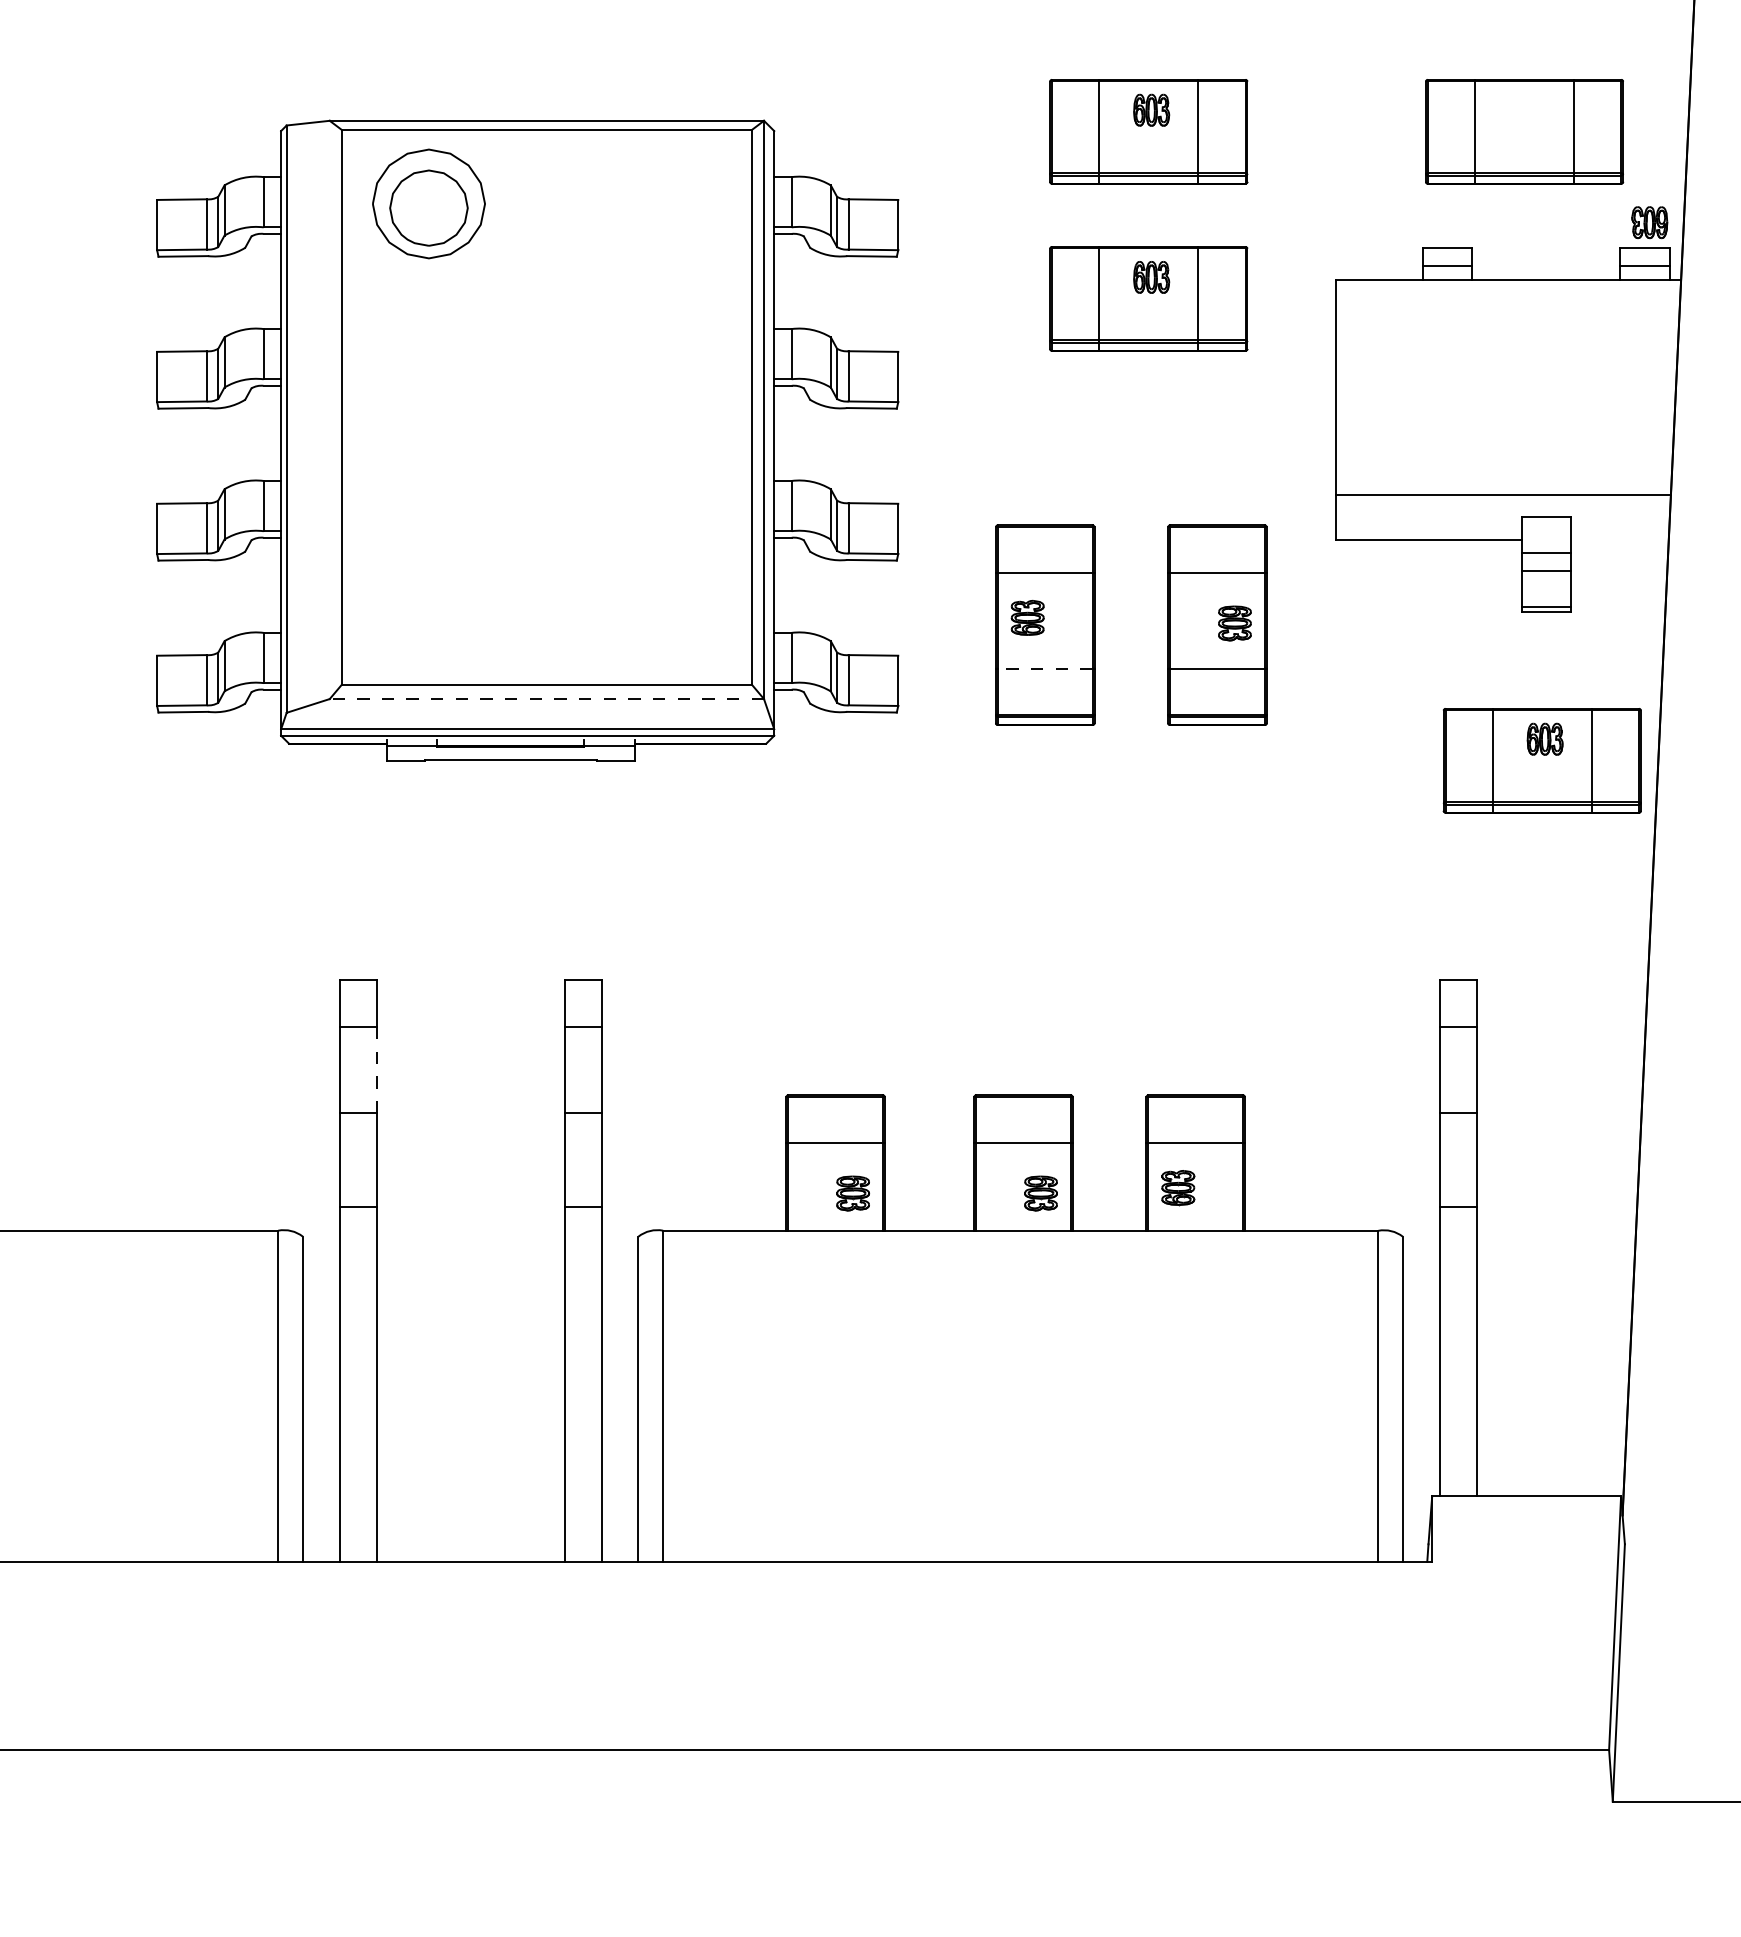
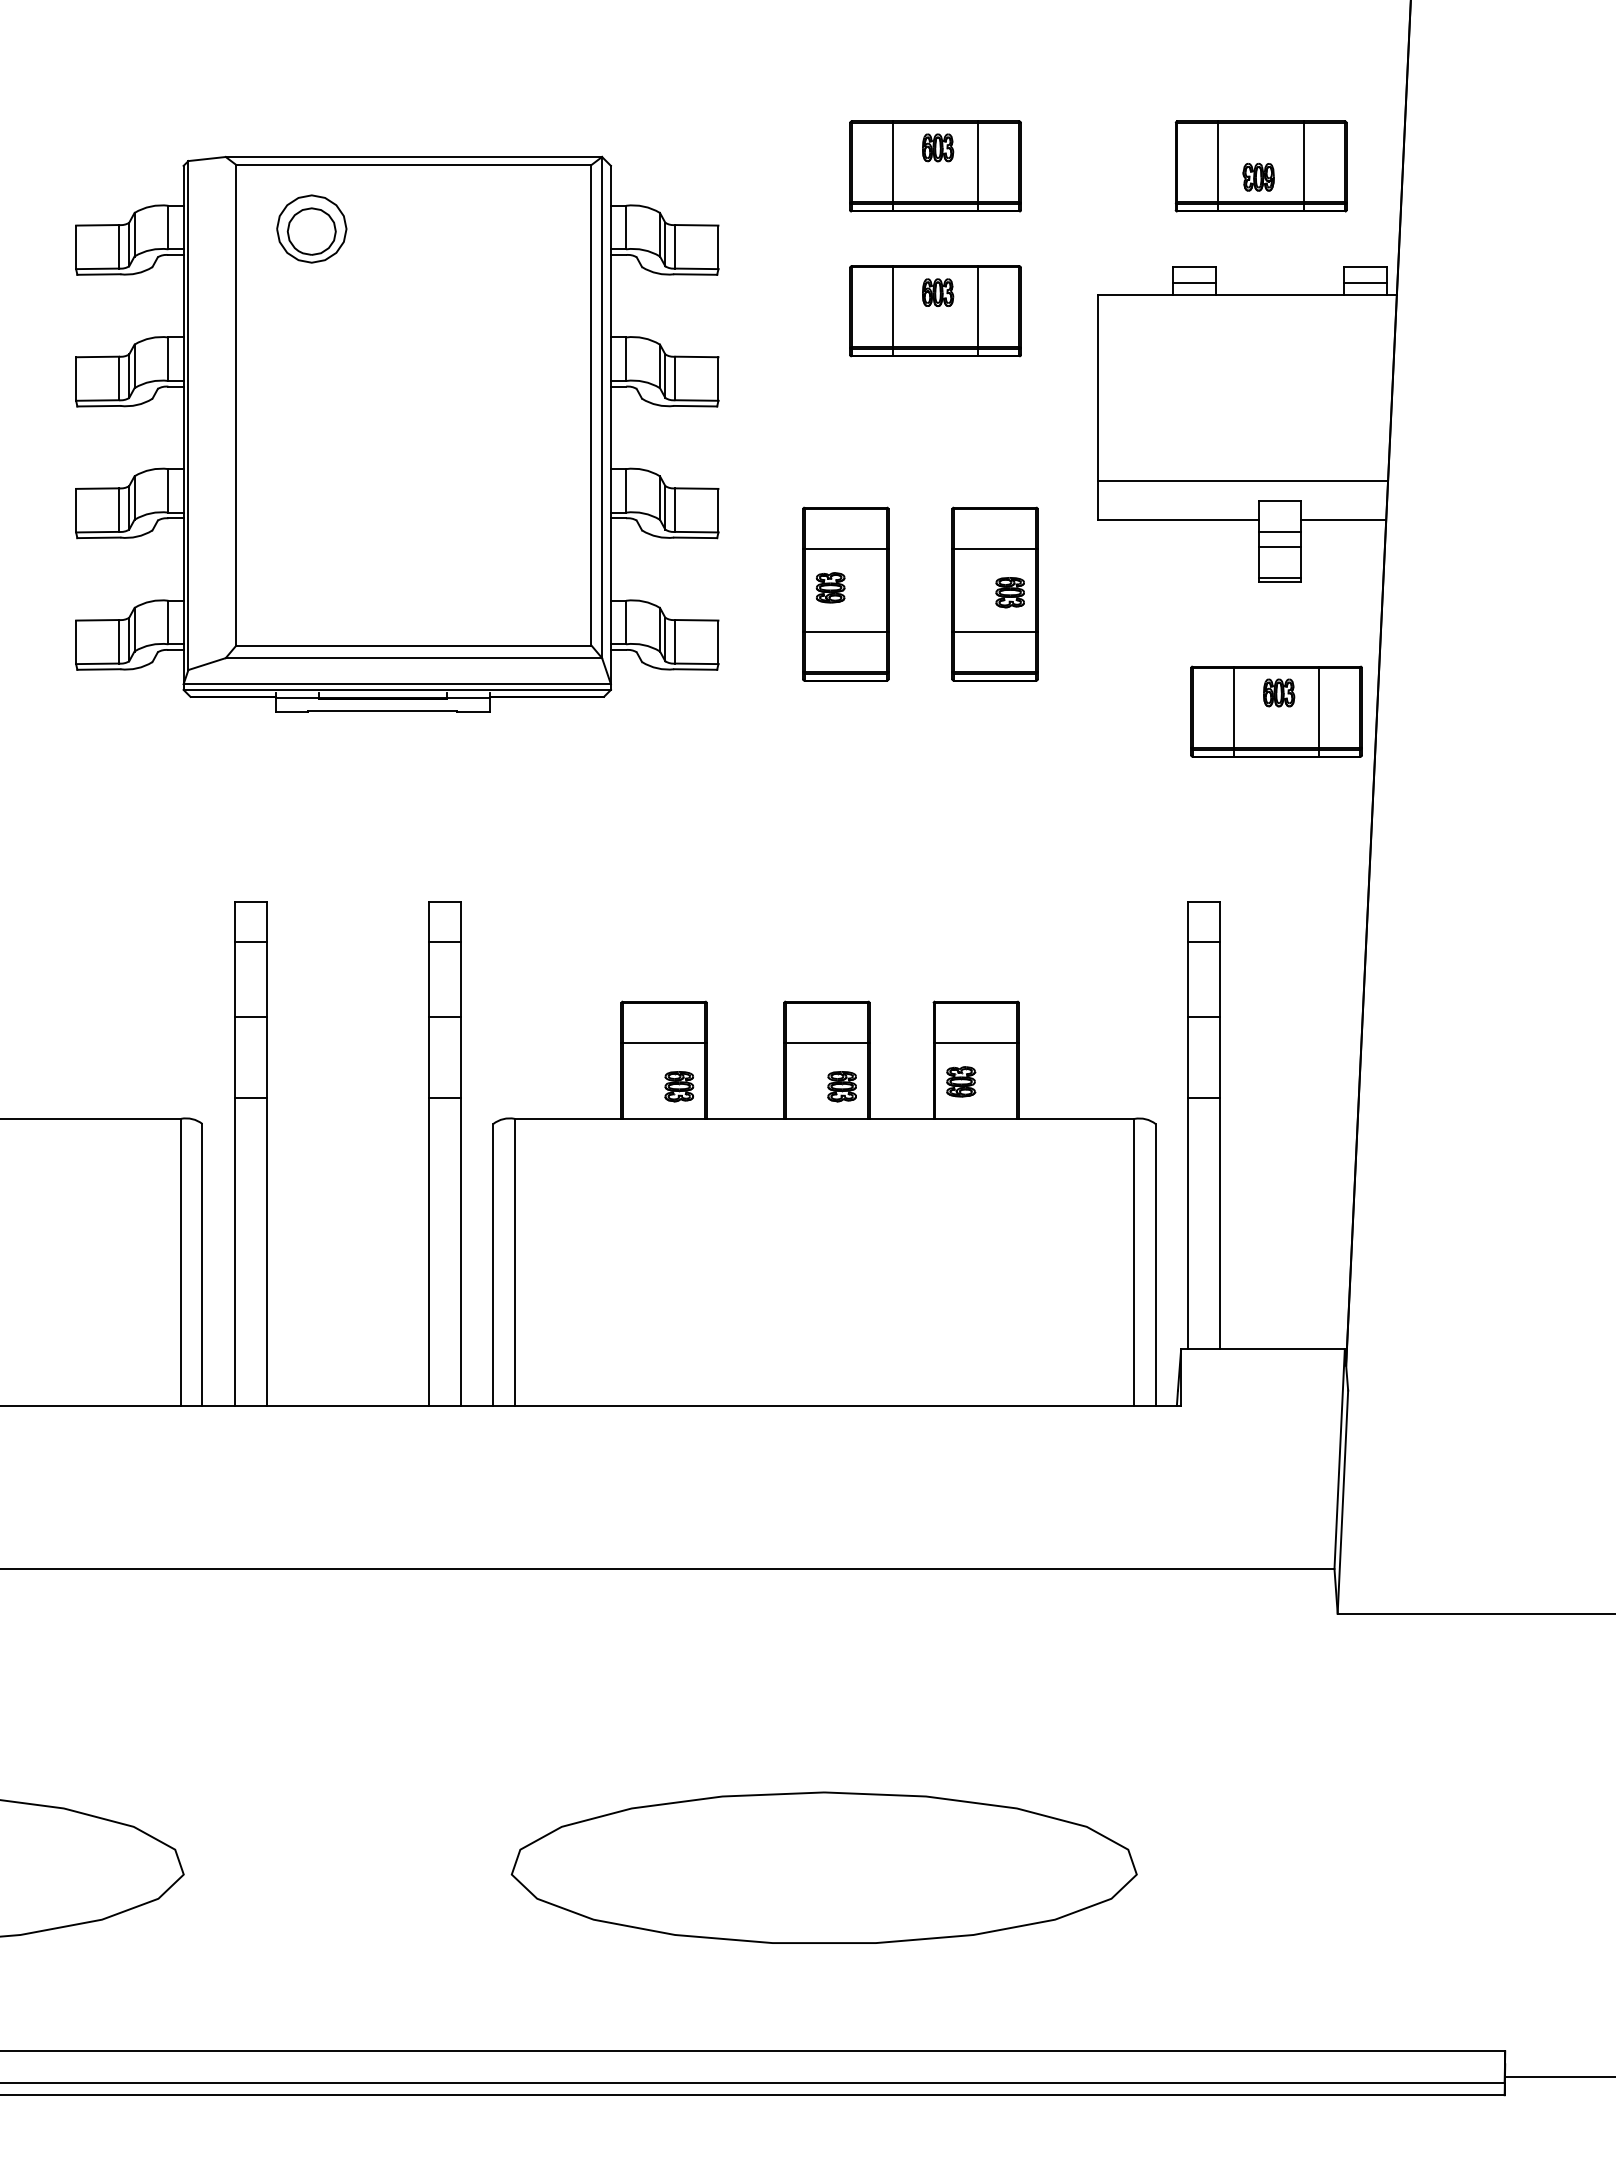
part: (428, 203) -> (311, 228), size x0.71
part: (1649, 222) -> (1258, 177), moved
line: (1619, 540) -> (1343, 520), added
line: (1044, 668) -> (845, 631), dashed -> solid
line: (546, 699) -> (413, 658), dashed -> solid
line: (376, 1069) -> (266, 979), dashed -> solid

